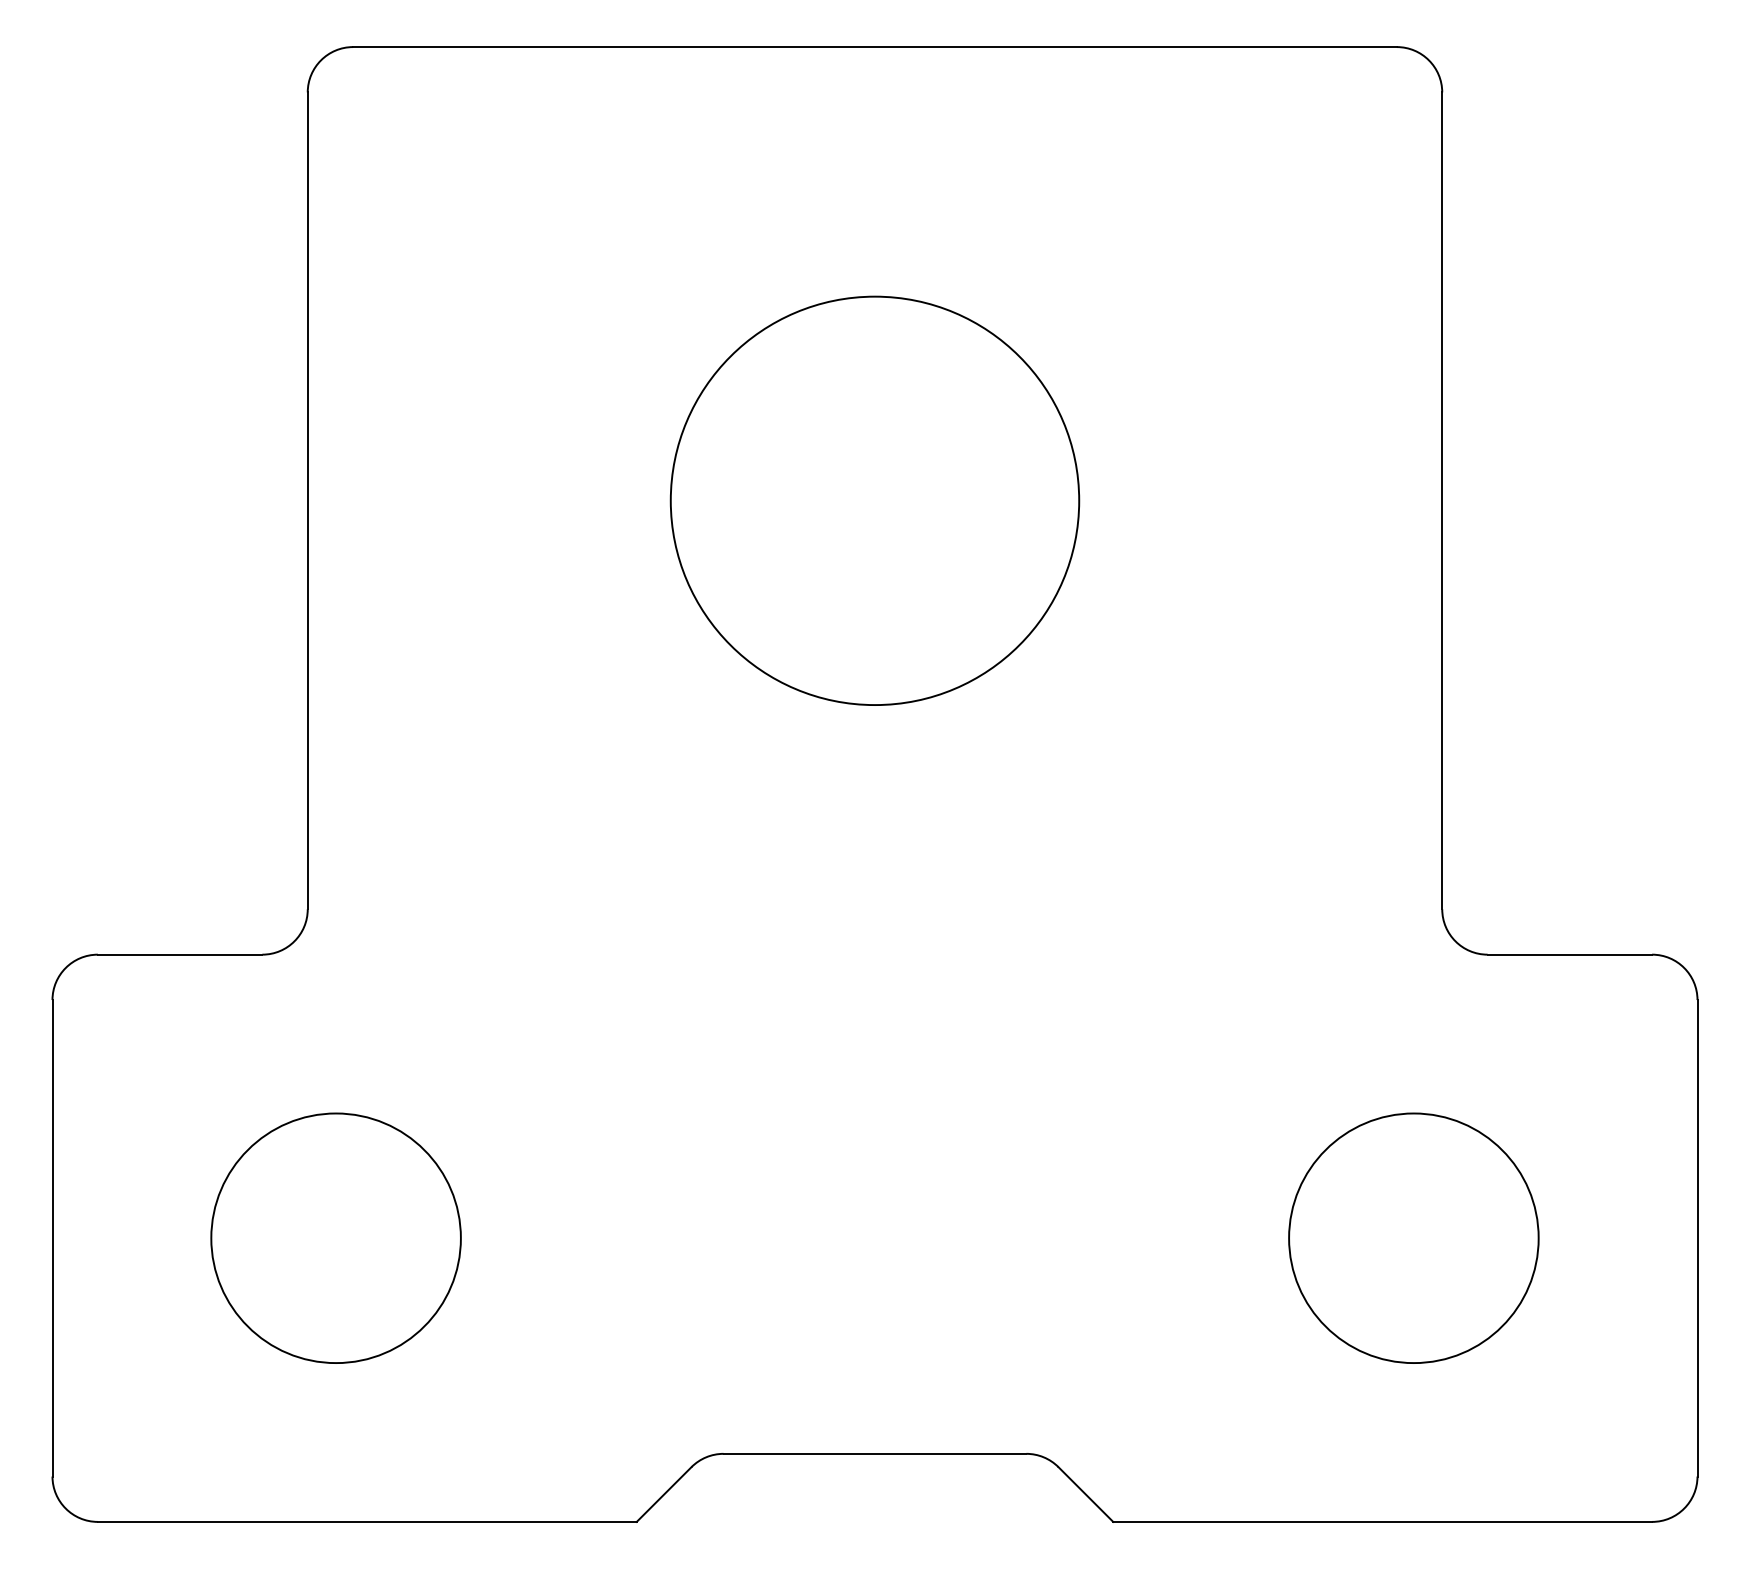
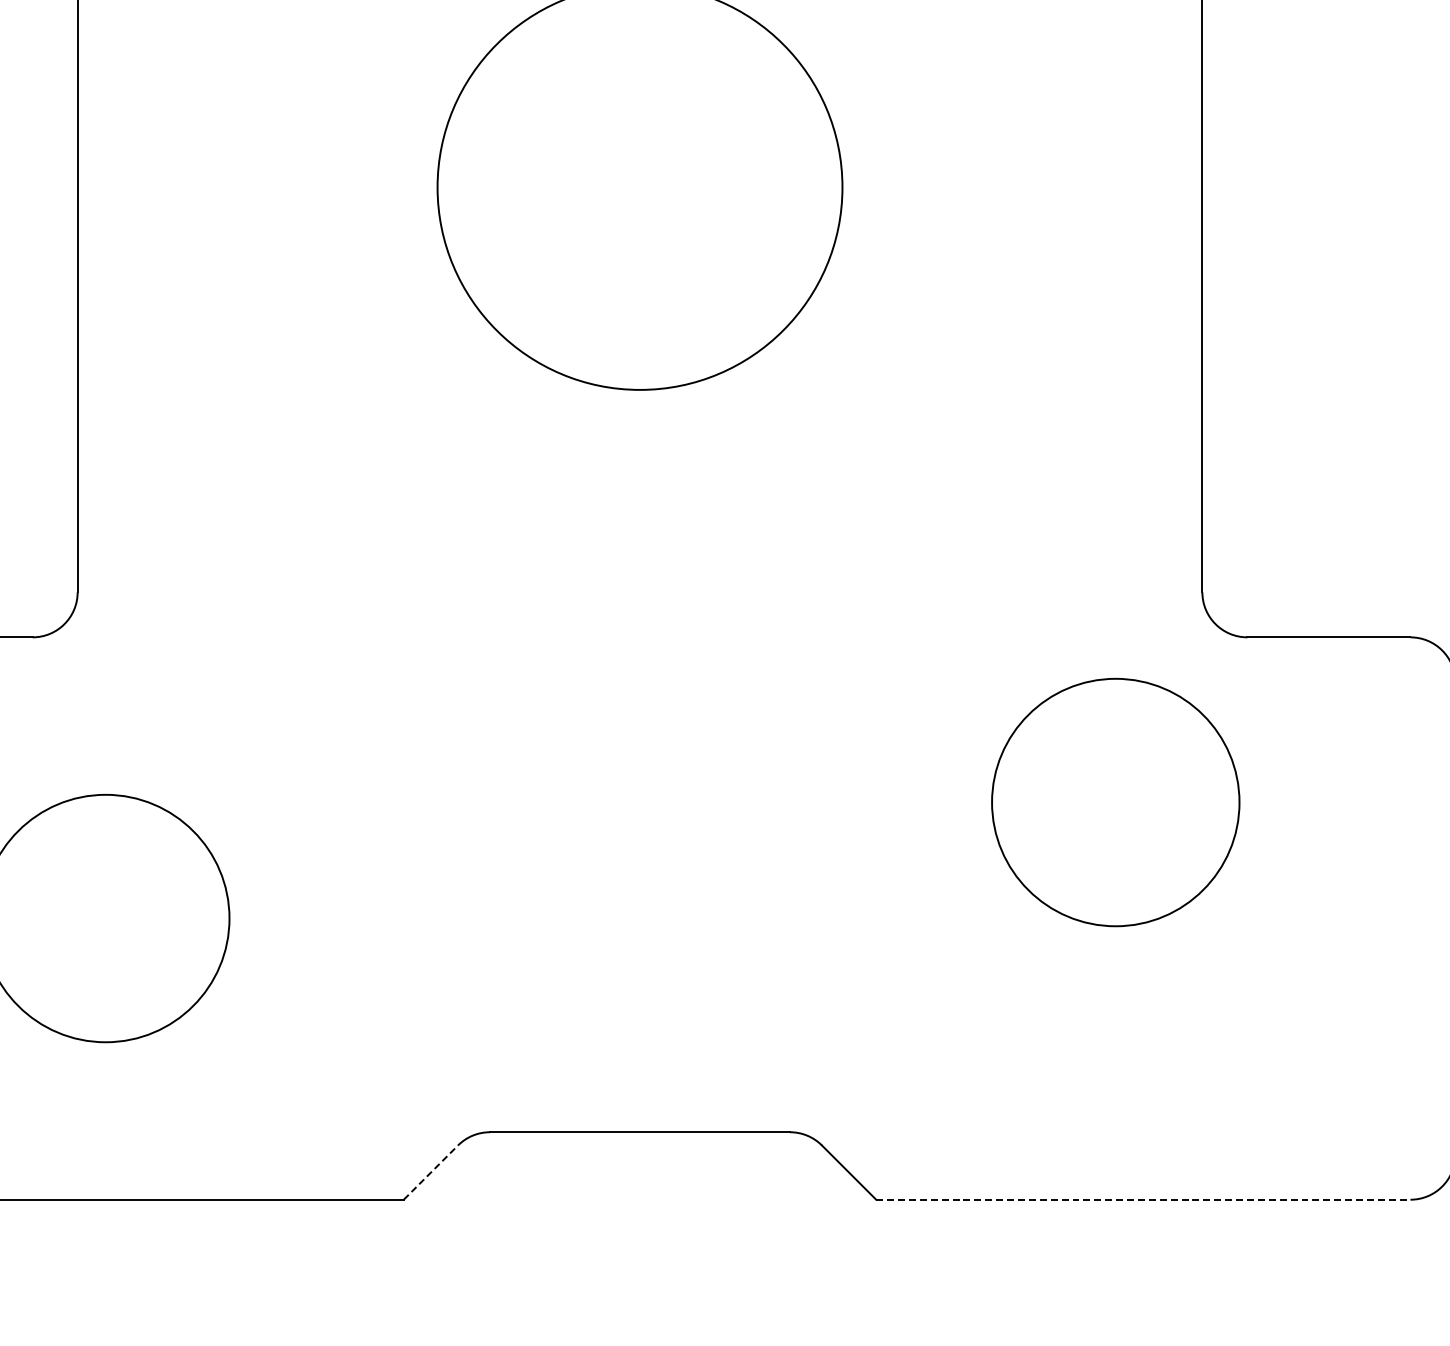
circle: (1413, 1237) -> (1115, 801), moved
line: (664, 1494) -> (431, 1172), solid -> dashed
line: (1383, 1521) -> (1144, 1199), solid -> dashed

